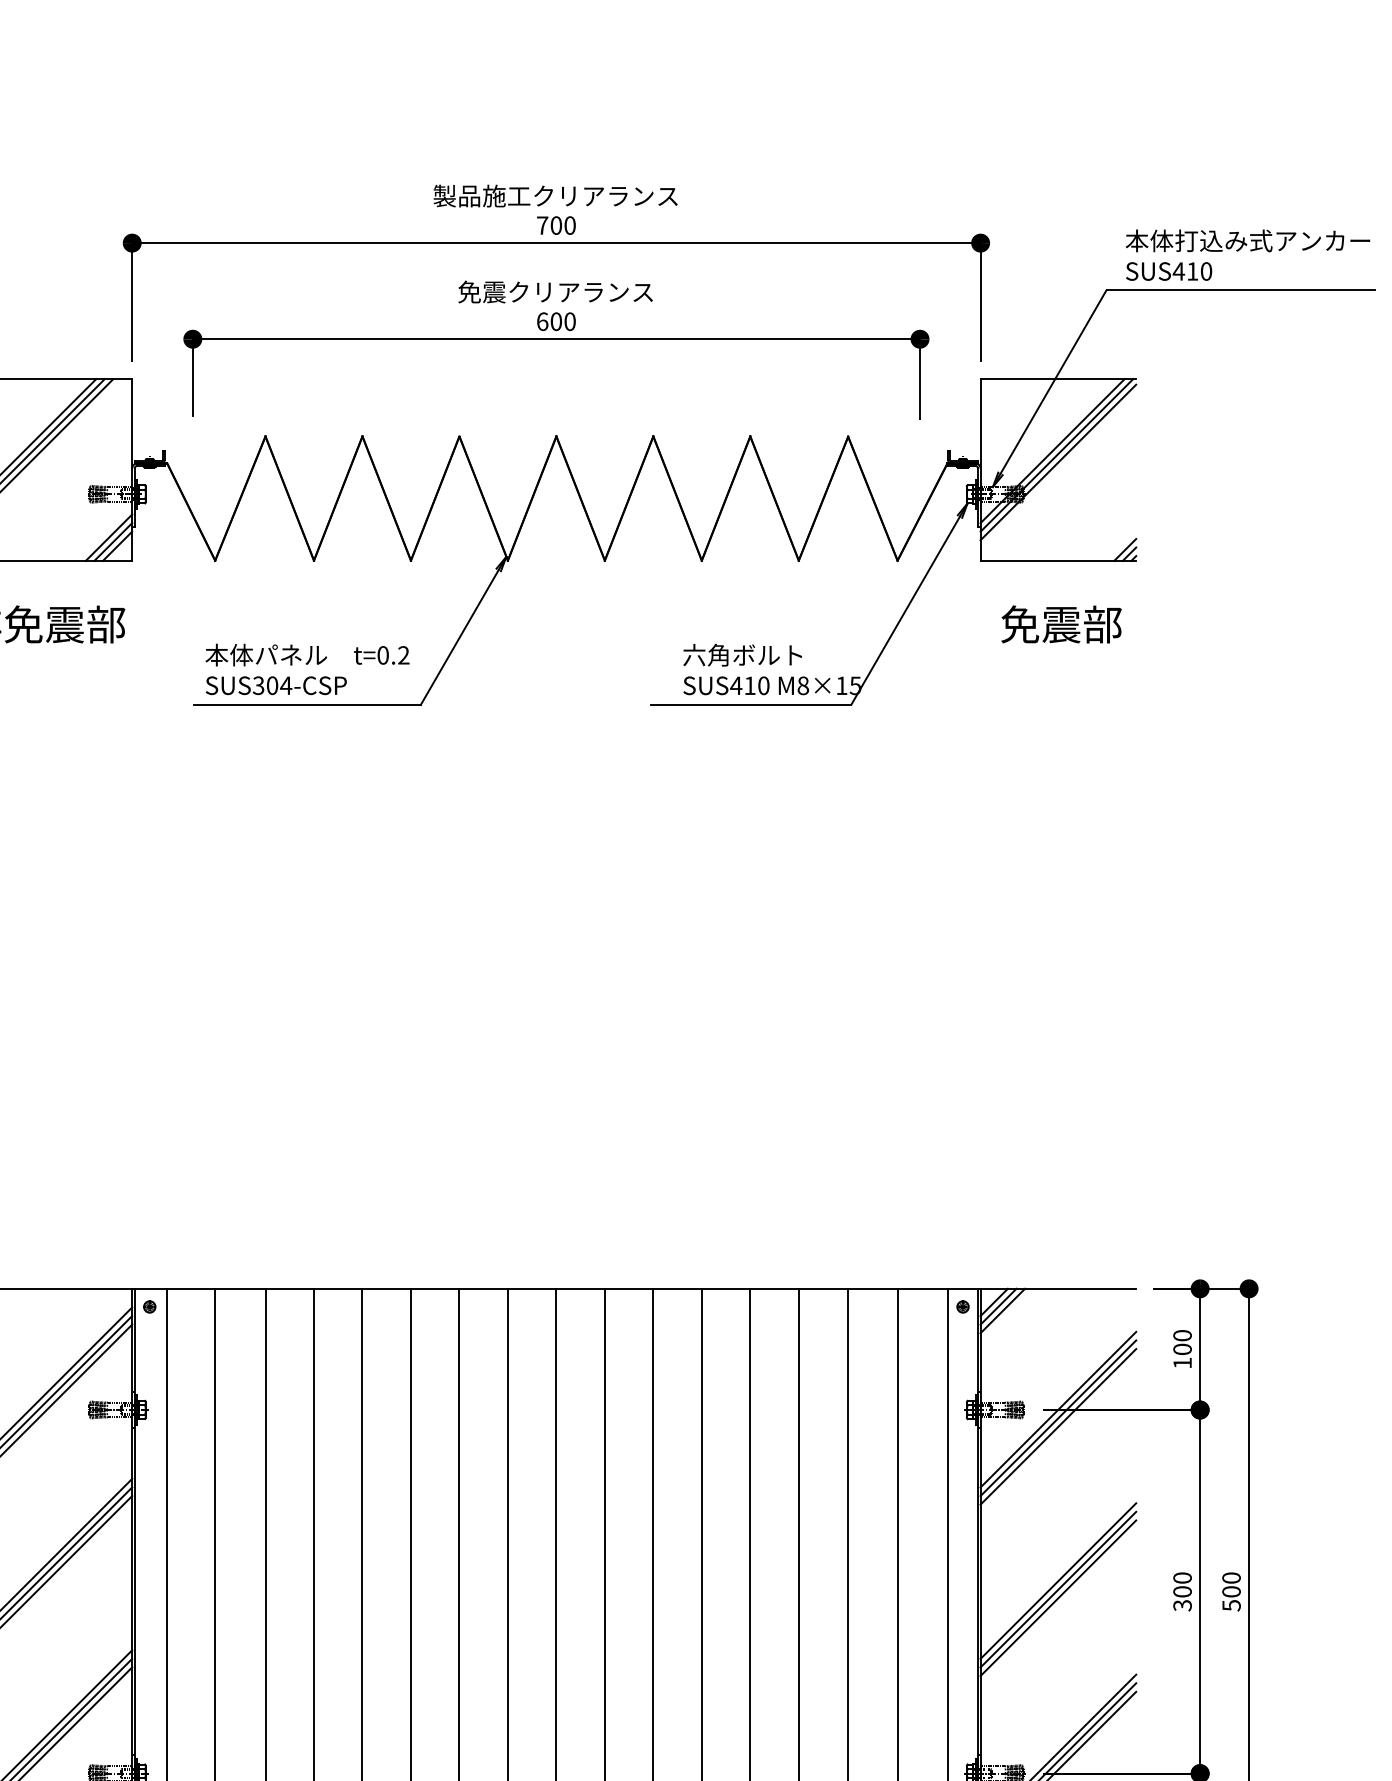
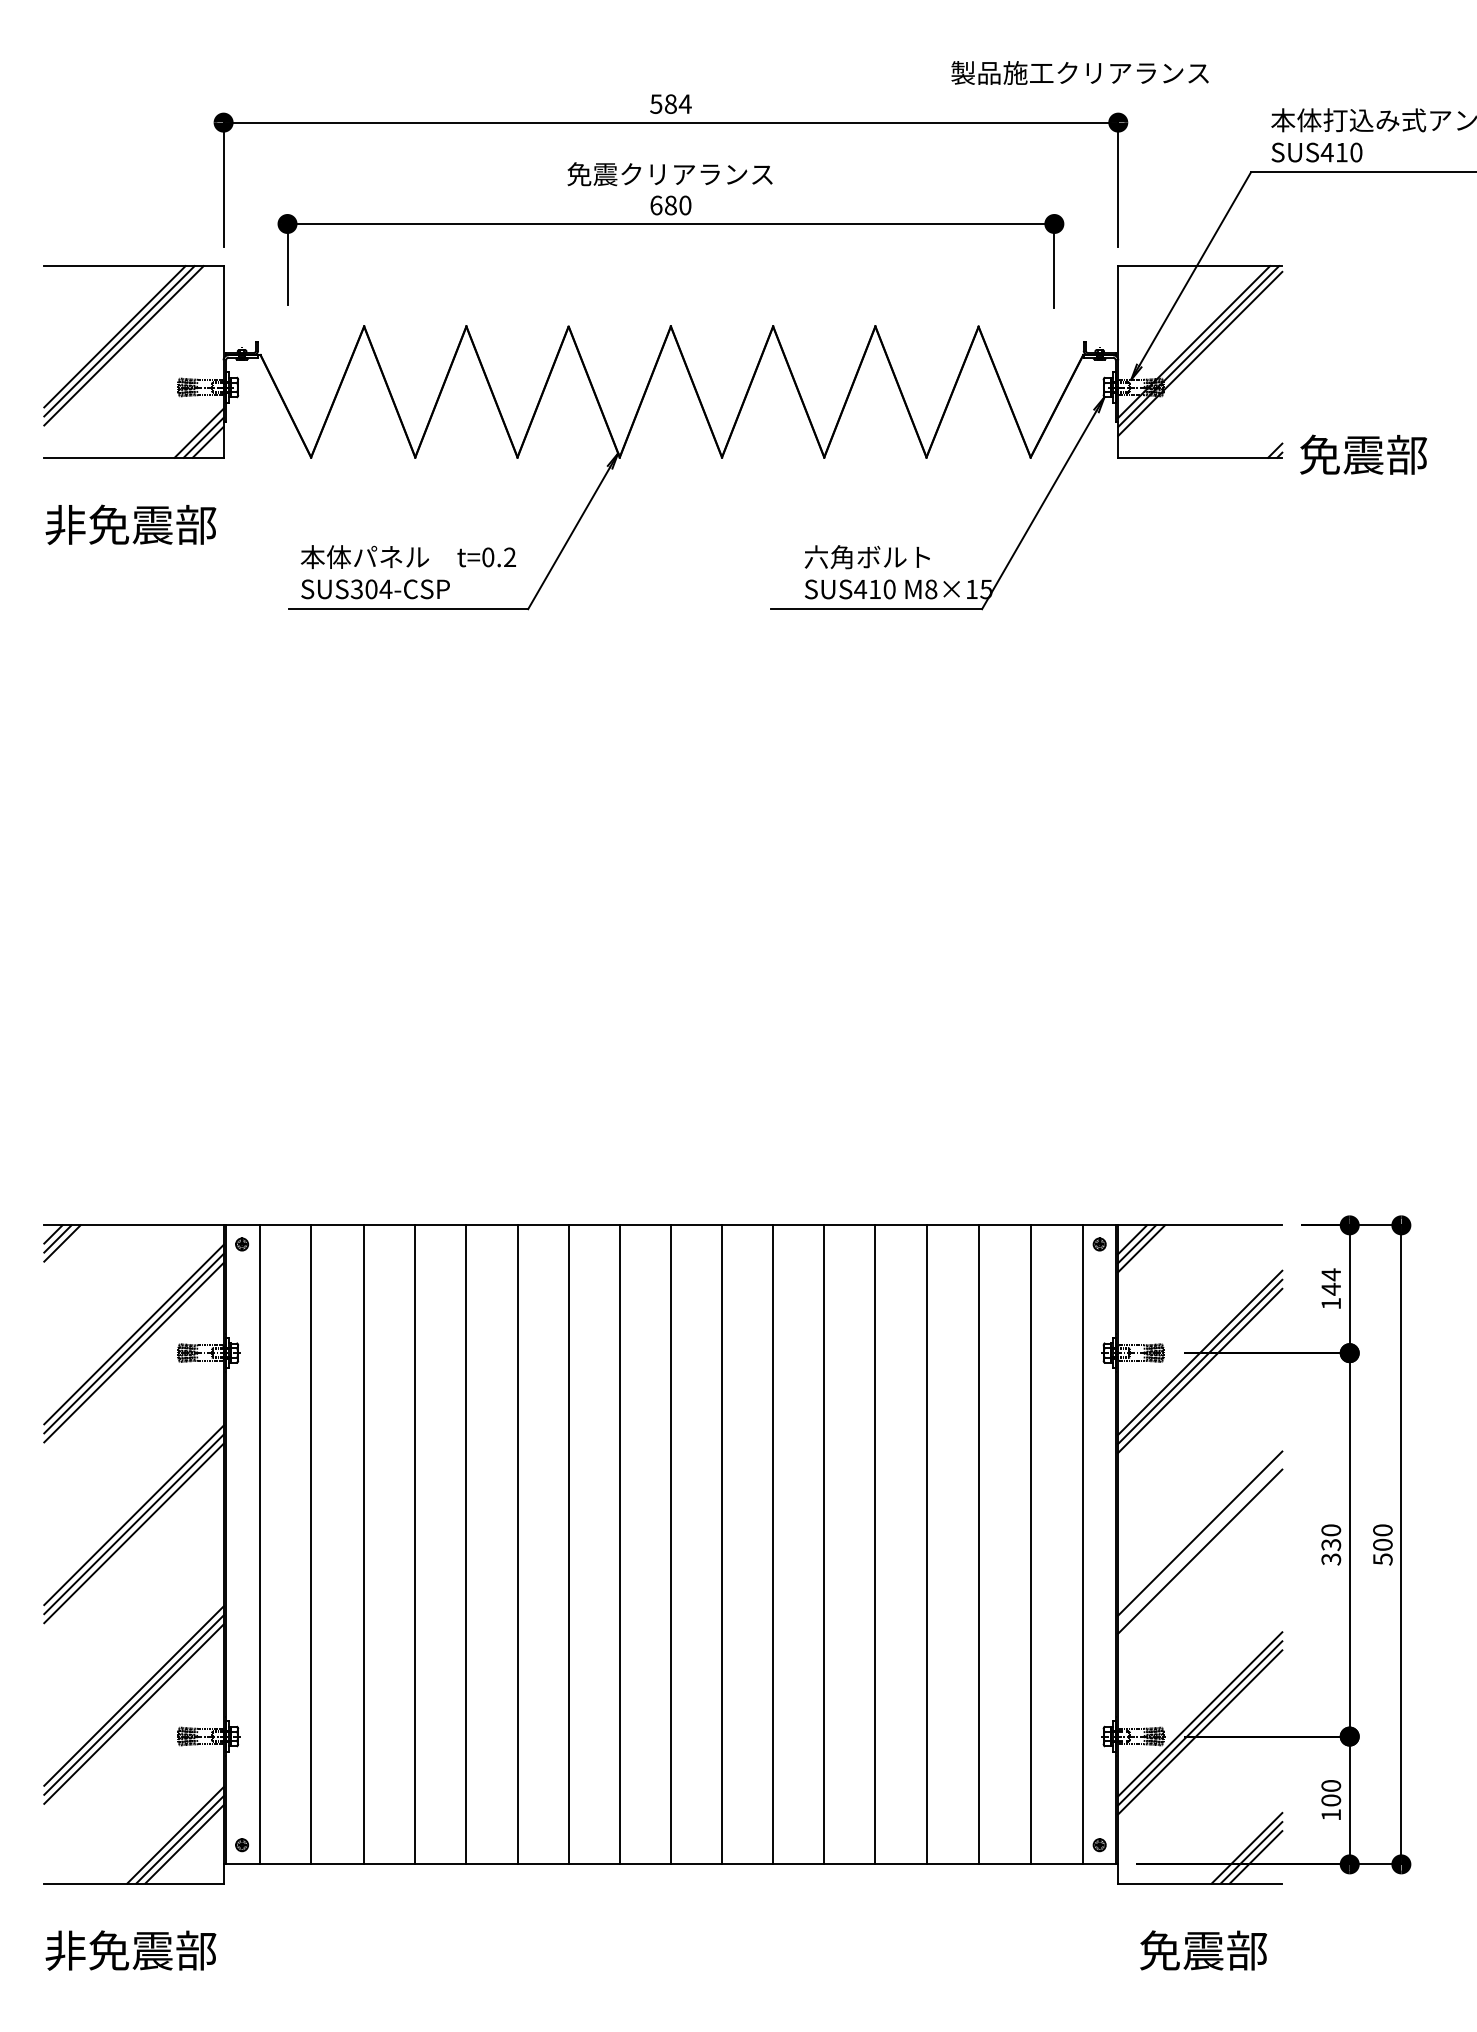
text: (555, 195) -> (1079, 72), moved
text: (556, 224) -> (670, 103), 700 -> 584
text: (556, 321) -> (670, 205), 600 -> 680
line: (1124, 549) -> (1270, 445), removed
text: (1061, 624) -> (1363, 454), moved
text: (1182, 1342) -> (1331, 1281), 100 -> 144
line: (1058, 1589) -> (1200, 1542), removed
text: (1181, 1592) -> (1330, 1545), 300 -> 330

